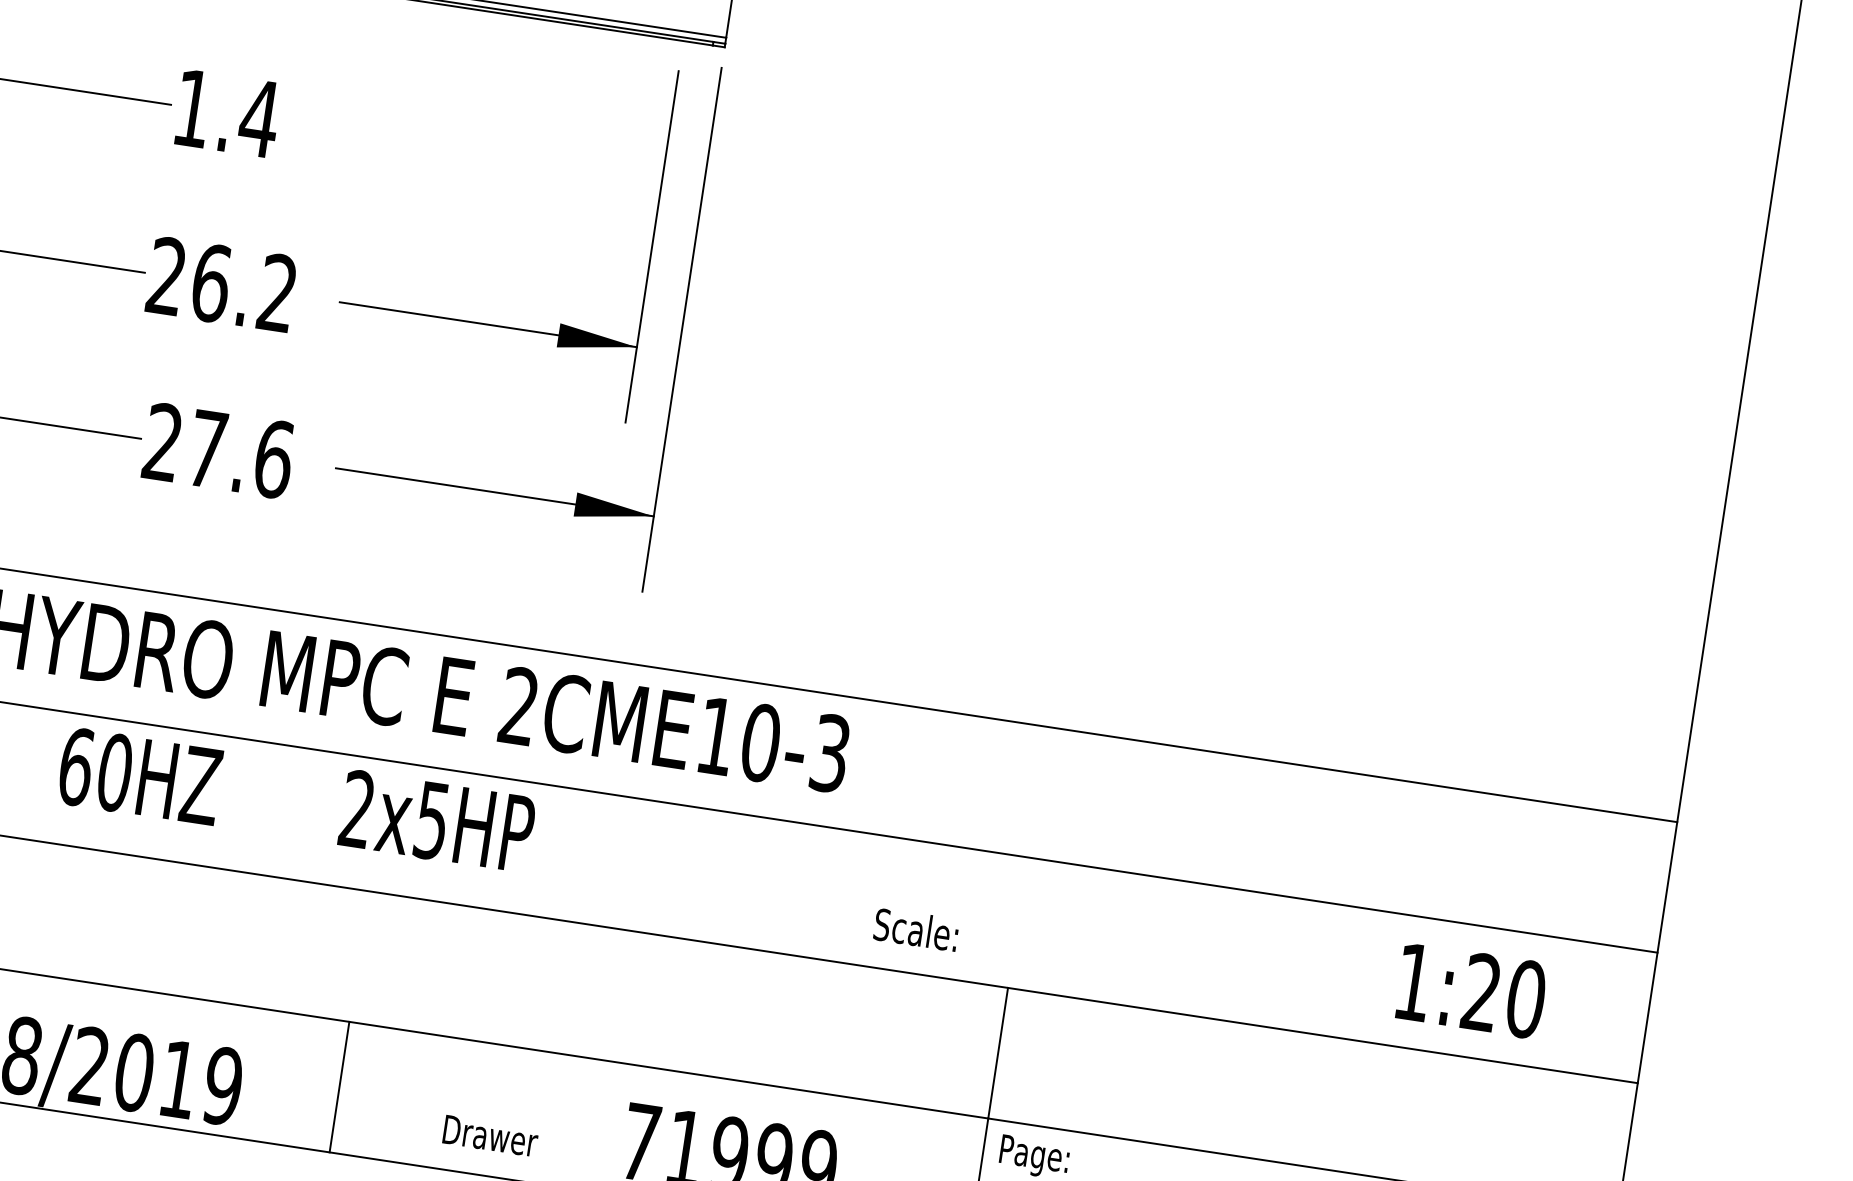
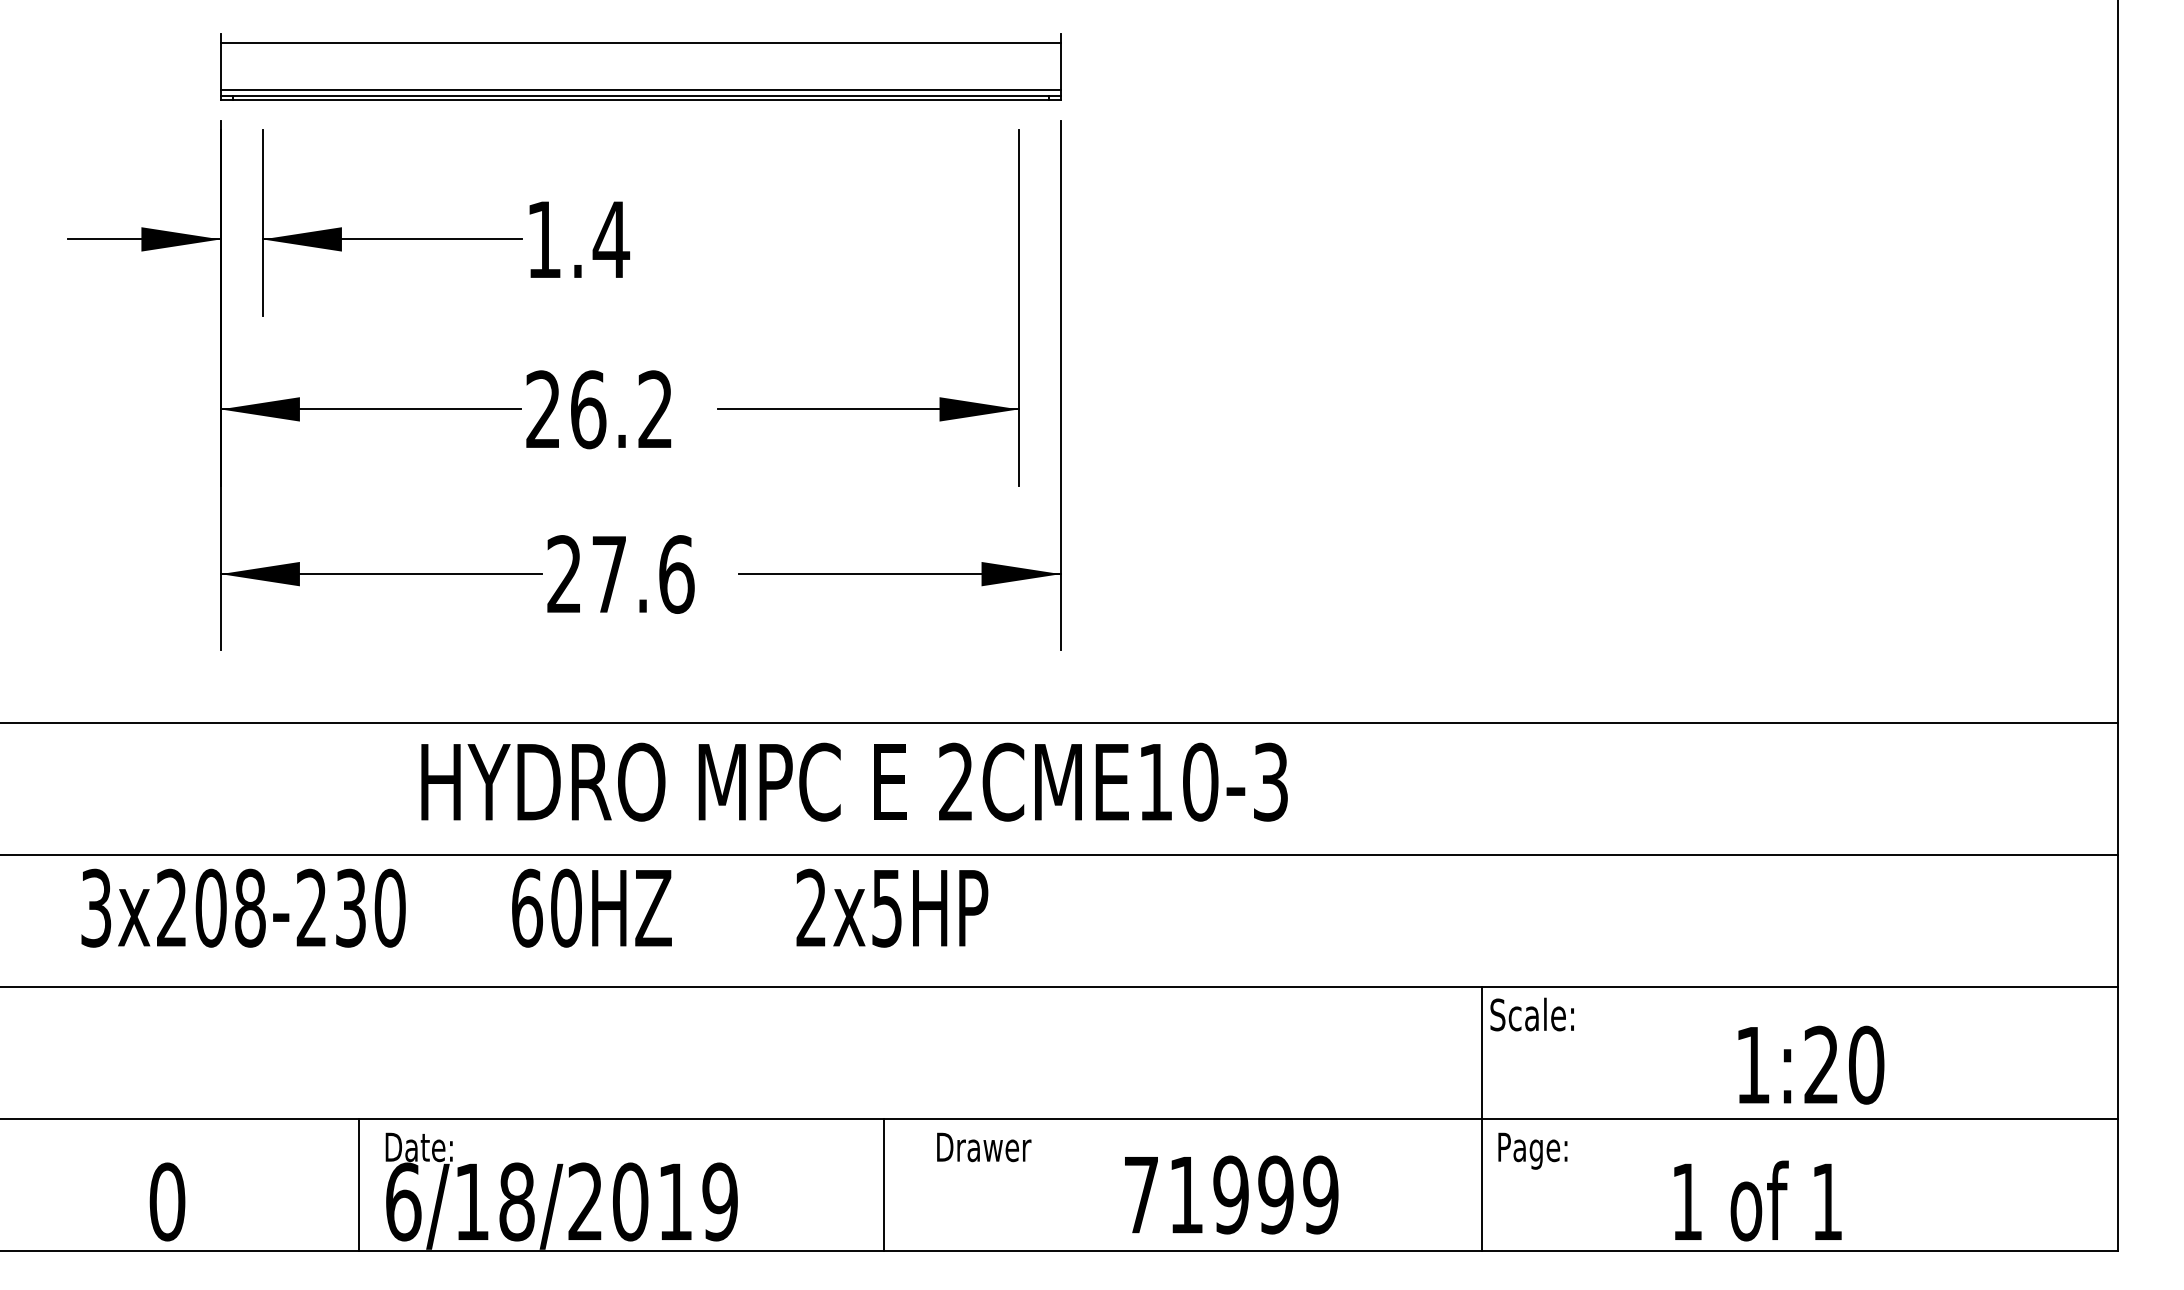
text: (915, 929) -> (1531, 1014), moved
text: (1471, 990) -> (1811, 1064), moved
line: (339, 1087) -> (884, 1185), moved
text: (490, 1136) -> (984, 1147), moved

